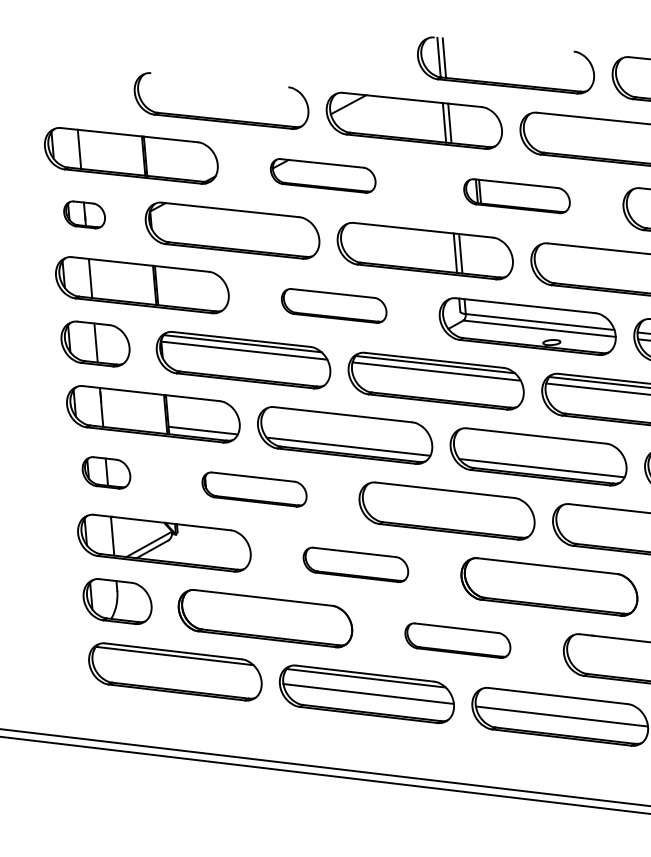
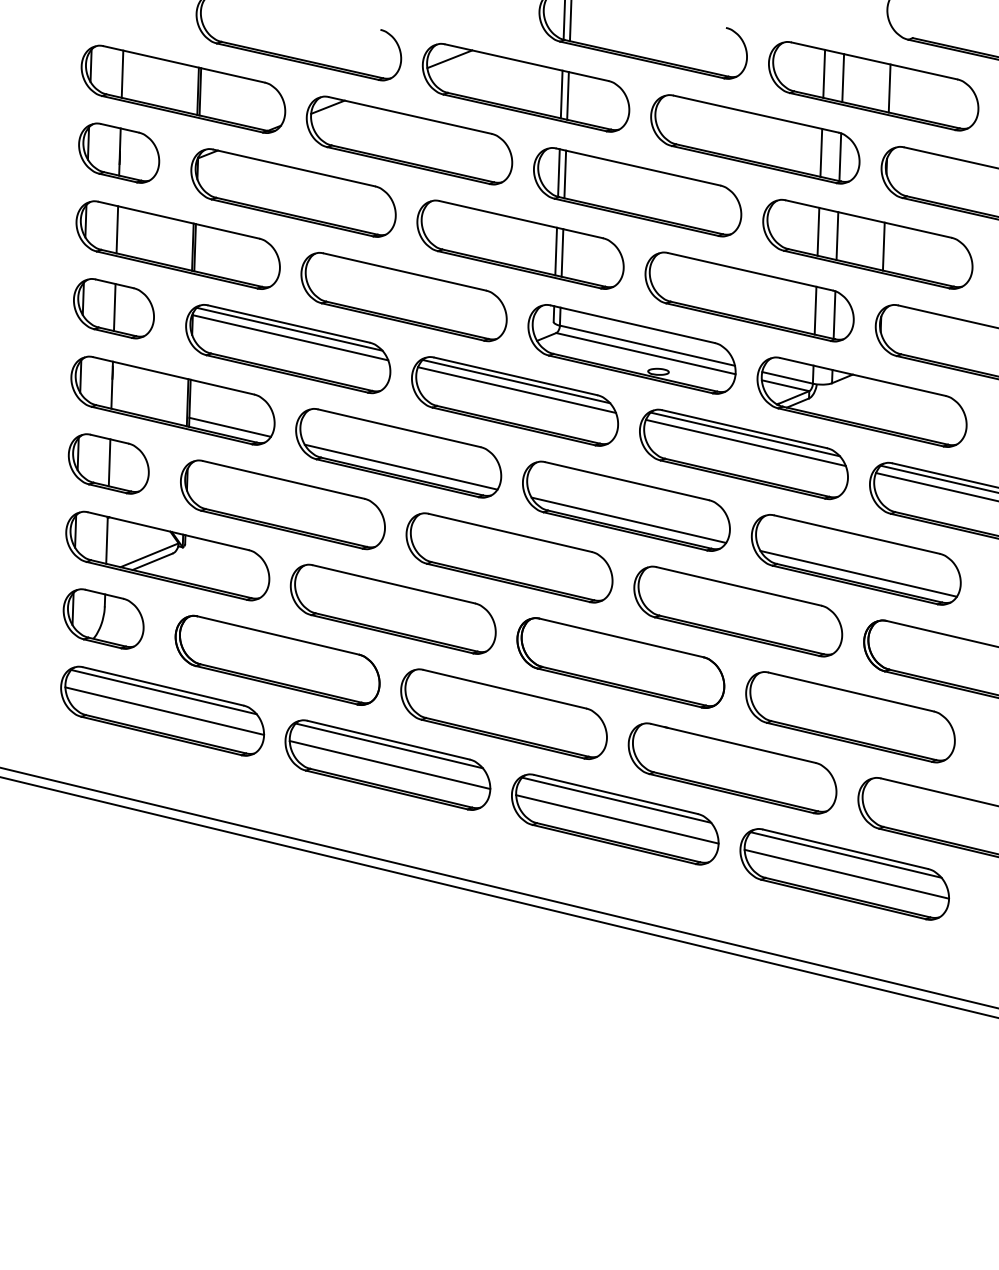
part: (323, 175) -> (409, 140), size x1.67
part: (516, 196) -> (637, 192), size x1.67
part: (84, 214) -> (119, 152), size x1.67
part: (333, 306) -> (403, 297), size x1.67
part: (106, 472) -> (108, 463), size x1.43
part: (254, 489) -> (282, 504), size x1.67
part: (355, 564) -> (392, 608), size x1.67
part: (457, 640) -> (503, 713), size x1.67
line: (176, 671) -> (164, 710), added
line: (559, 700) -> (616, 799), added

